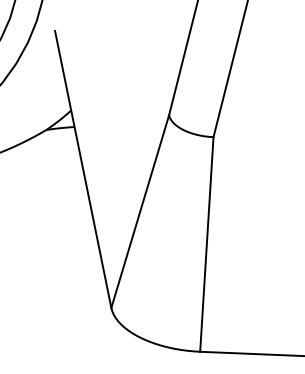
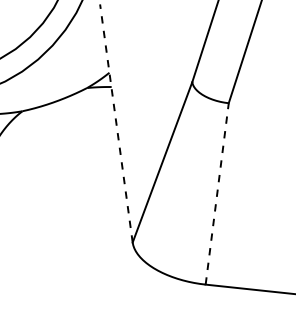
line: (83, 169) -> (116, 123), solid -> dashed
line: (207, 243) -> (217, 193), solid -> dashed

